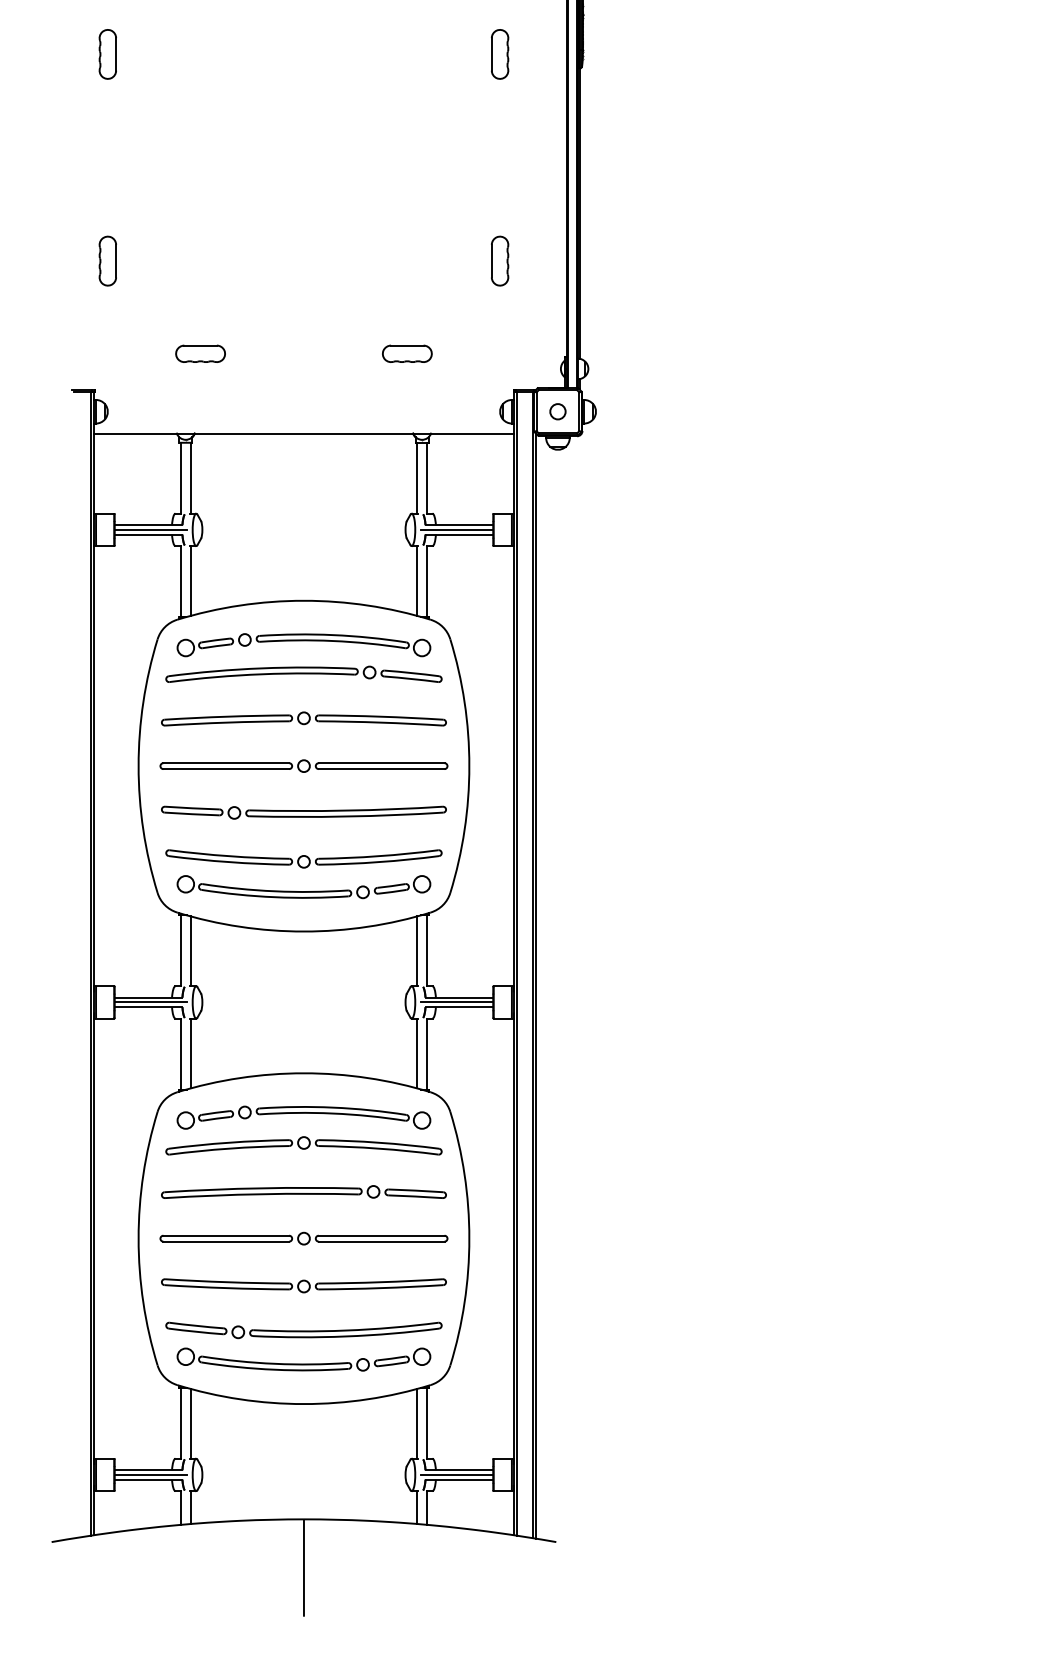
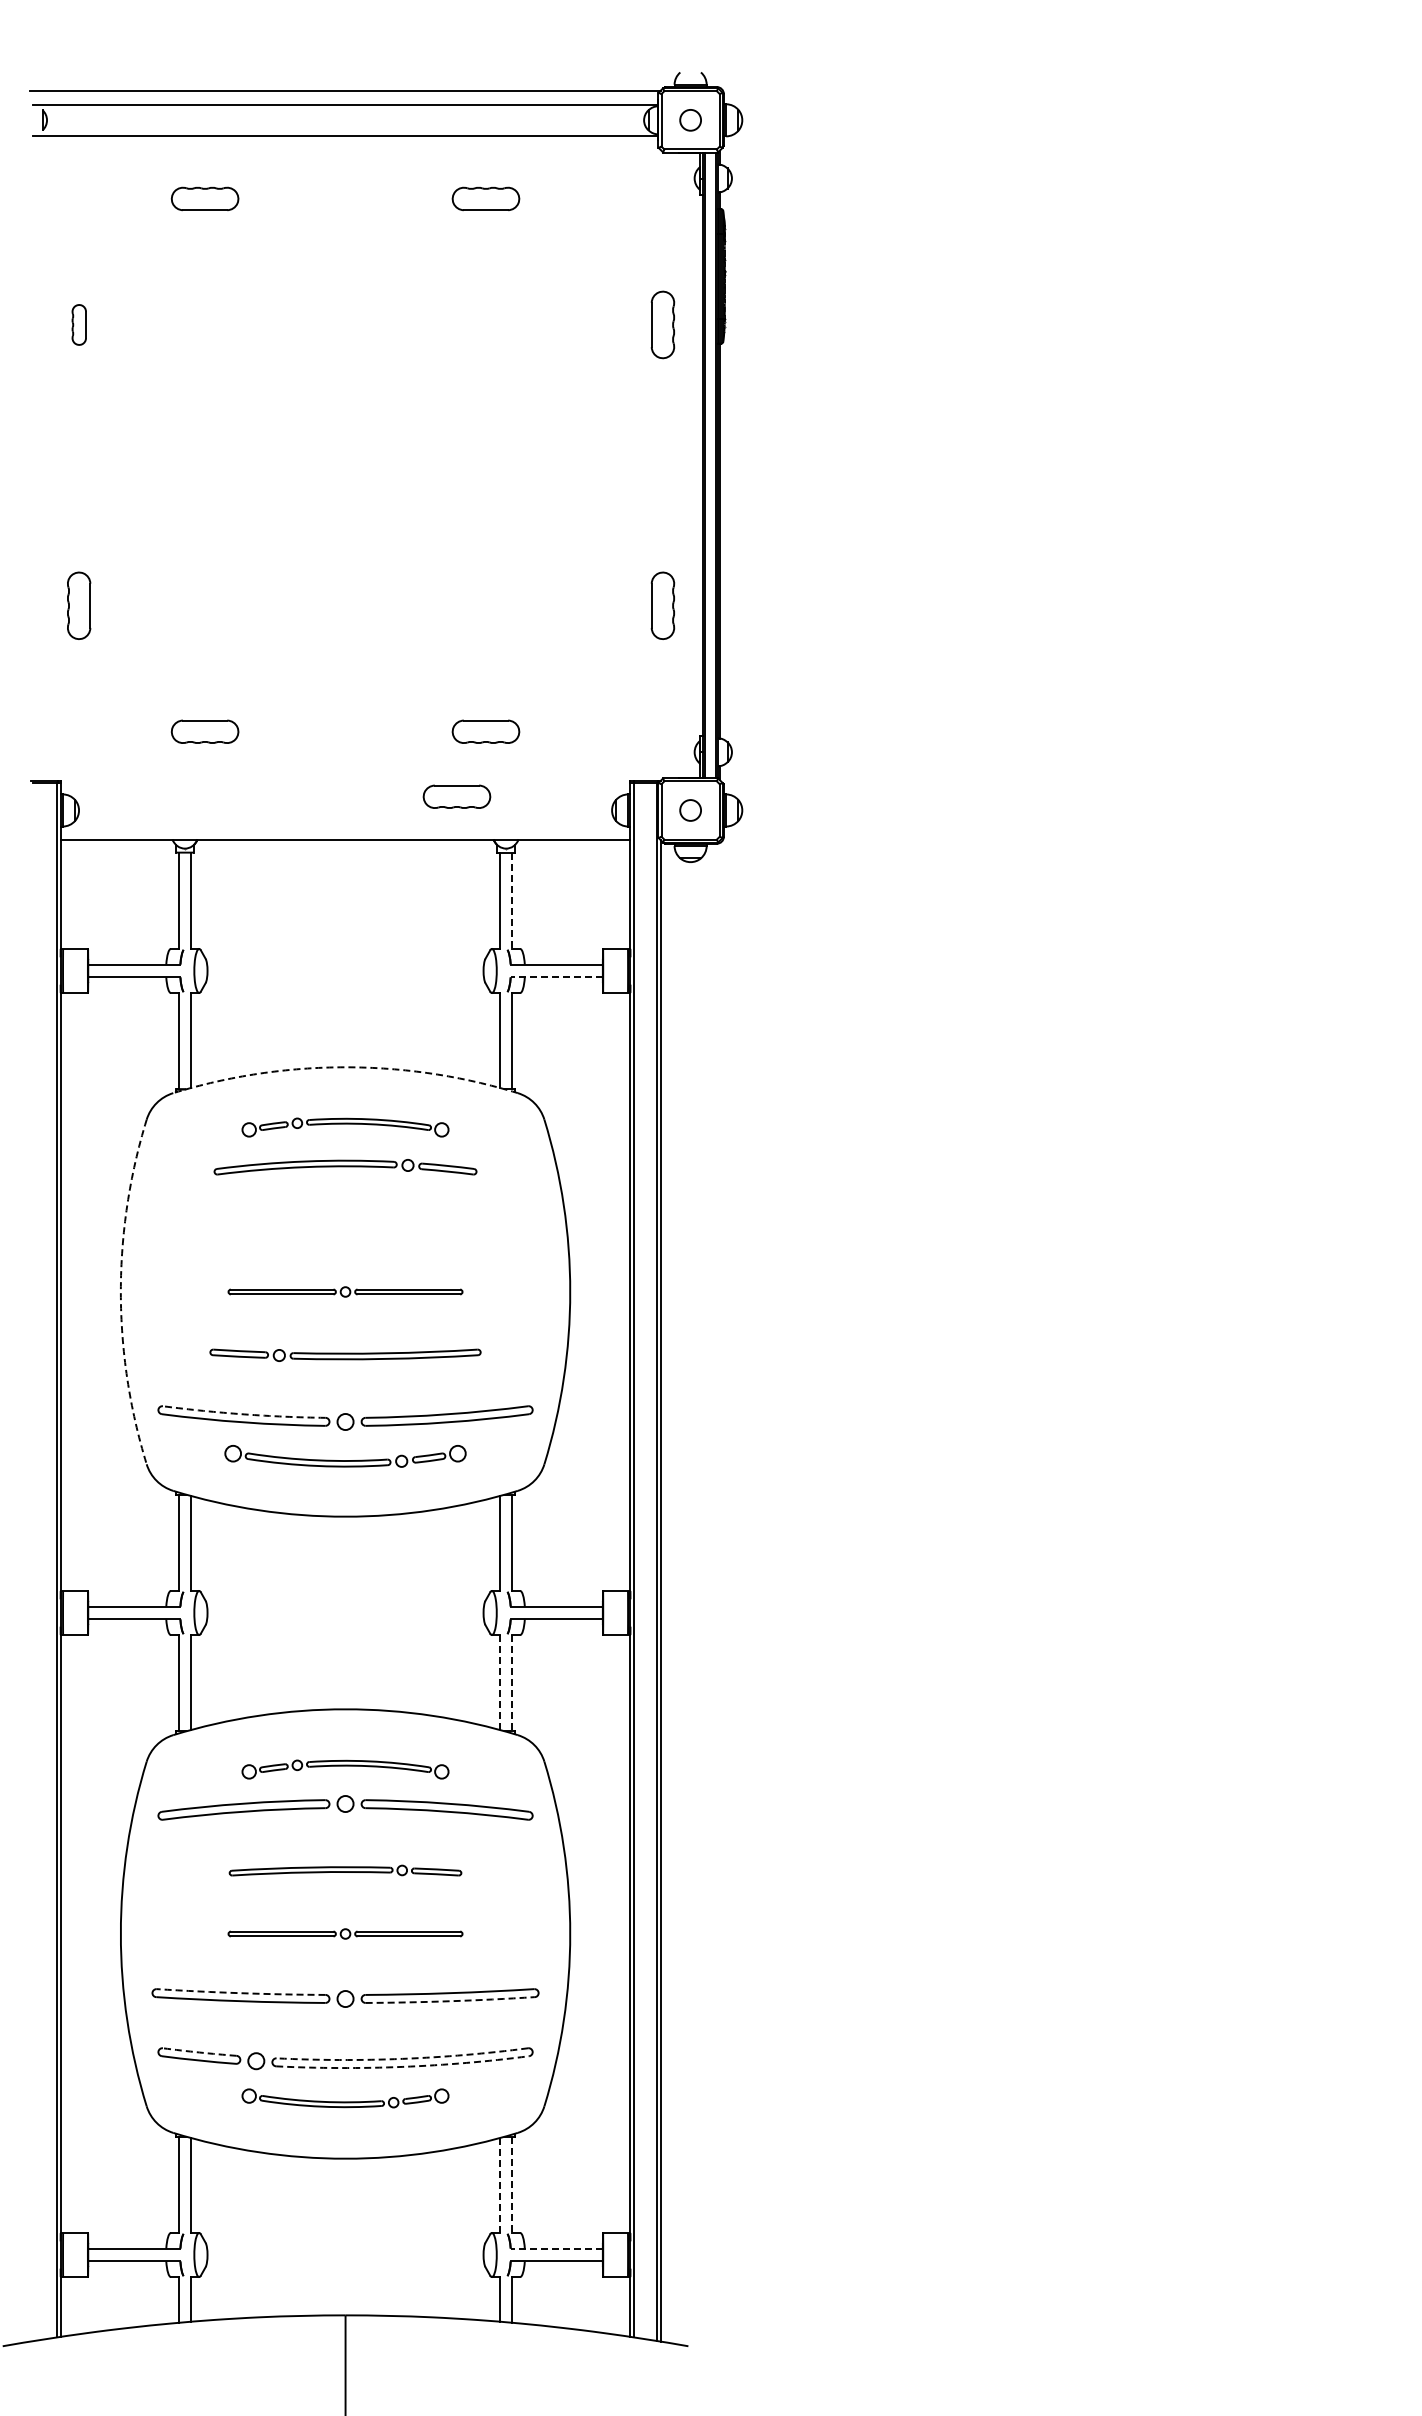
part: (108, 54) -> (79, 324), size x0.6
part: (499, 54) -> (662, 324), moved
part: (499, 260) -> (662, 605), moved
part: (385, 401) -> (456, 796), added
line: (426, 478) -> (512, 901), solid -> dashed
line: (150, 529) -> (137, 970), removed
line: (457, 529) -> (553, 970), removed
line: (459, 534) -> (556, 977), solid -> dashed
arc: (303, 600) -> (345, 1067), solid -> dashed
part: (303, 645) -> (345, 1127), size x0.6
part: (303, 673) -> (345, 1166), size x0.7
part: (303, 718) -> (345, 1227), removed
part: (303, 765) -> (345, 1291), size x0.6
arc: (138, 766) -> (120, 1292), solid -> dashed
part: (303, 812) -> (345, 1355), size x0.7
arc: (229, 856) -> (244, 1414), solid -> dashed
part: (303, 887) -> (345, 1456), size x0.7
line: (150, 1002) -> (137, 1613), removed
line: (457, 1002) -> (553, 1613), removed
line: (417, 1053) -> (499, 1682), solid -> dashed
line: (426, 1054) -> (512, 1683), solid -> dashed
part: (303, 1117) -> (345, 1769), size x0.6
part: (303, 1191) -> (345, 1870), size x0.6
part: (303, 1238) -> (345, 1933), size x0.6
arc: (227, 1282) -> (241, 1993), solid -> dashed
arc: (381, 1288) -> (450, 2001), solid -> dashed
arc: (196, 1325) -> (199, 2052), solid -> dashed
arc: (345, 1330) -> (402, 2058), solid -> dashed
arc: (345, 1336) -> (402, 2066), solid -> dashed
part: (303, 1359) -> (345, 2098), size x0.6
line: (426, 1423) -> (512, 2185), solid -> dashed
line: (417, 1424) -> (499, 2186), solid -> dashed
line: (459, 1470) -> (556, 2248), solid -> dashed
line: (150, 1475) -> (137, 2255), removed
line: (457, 1475) -> (553, 2255), removed

